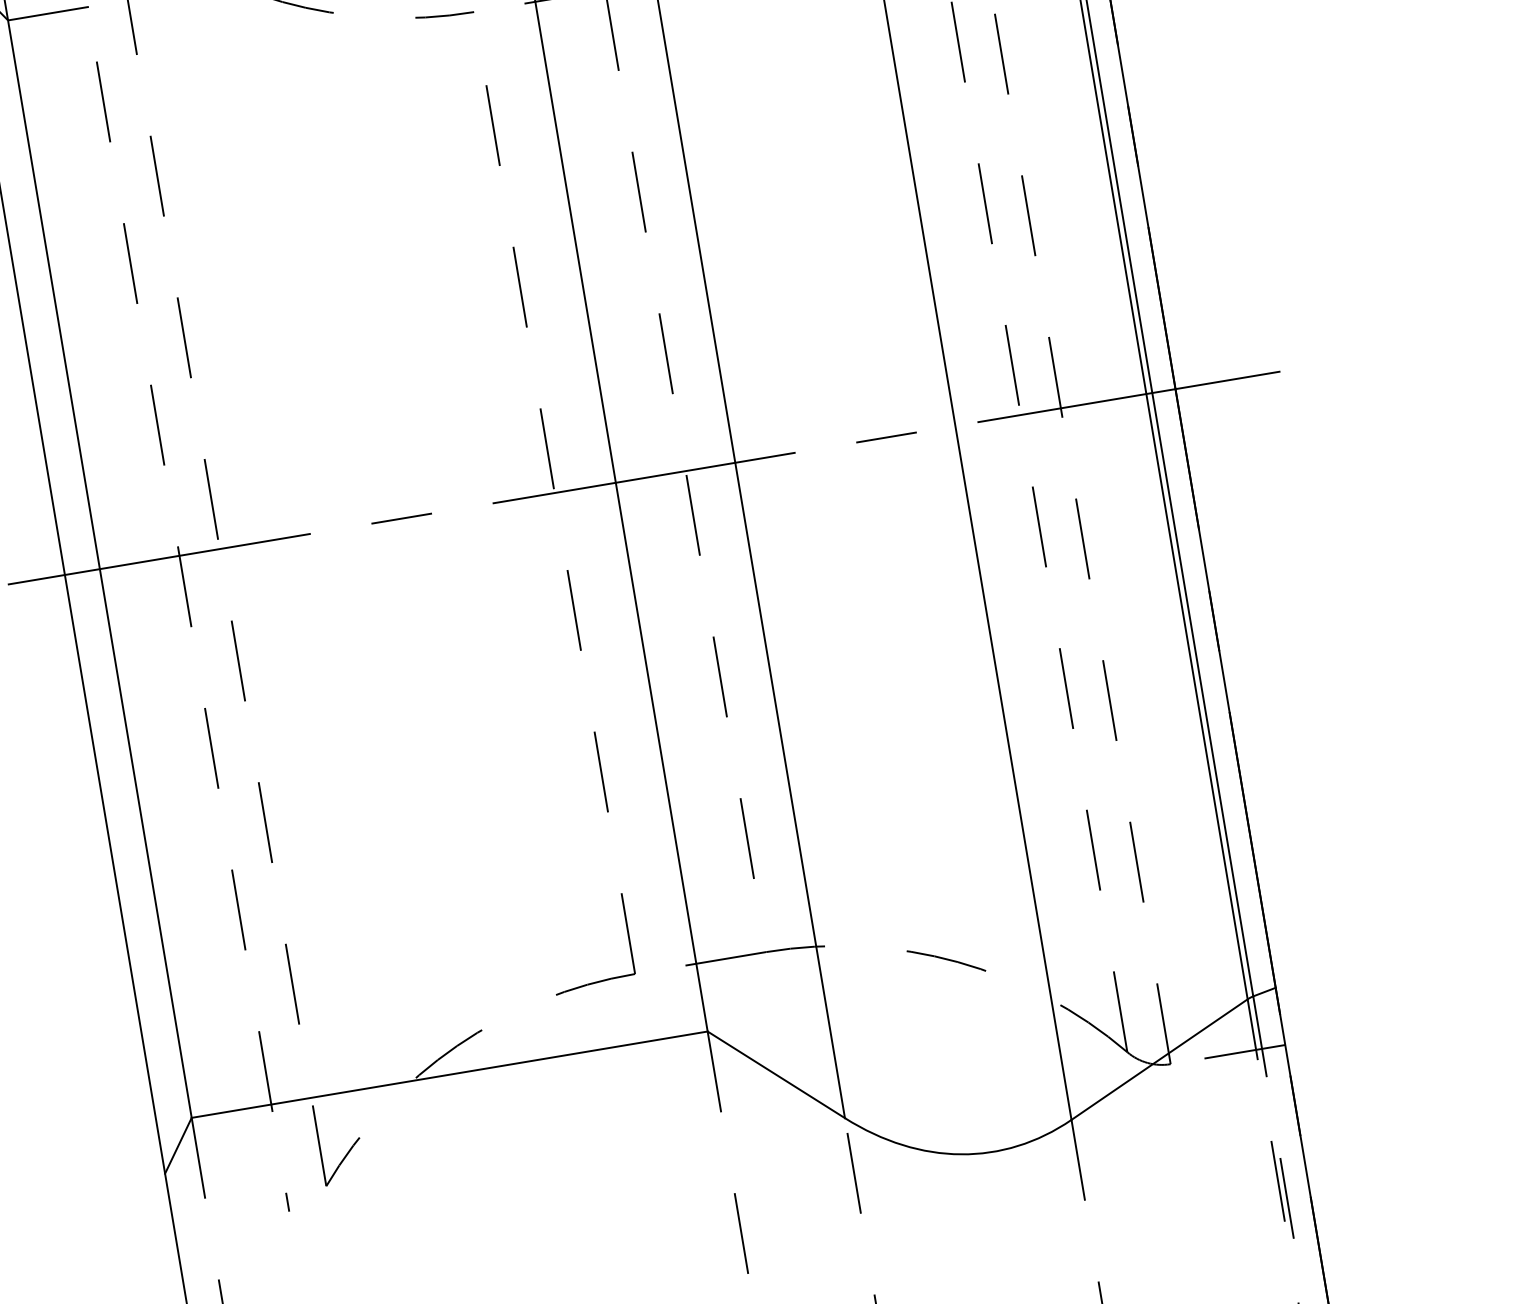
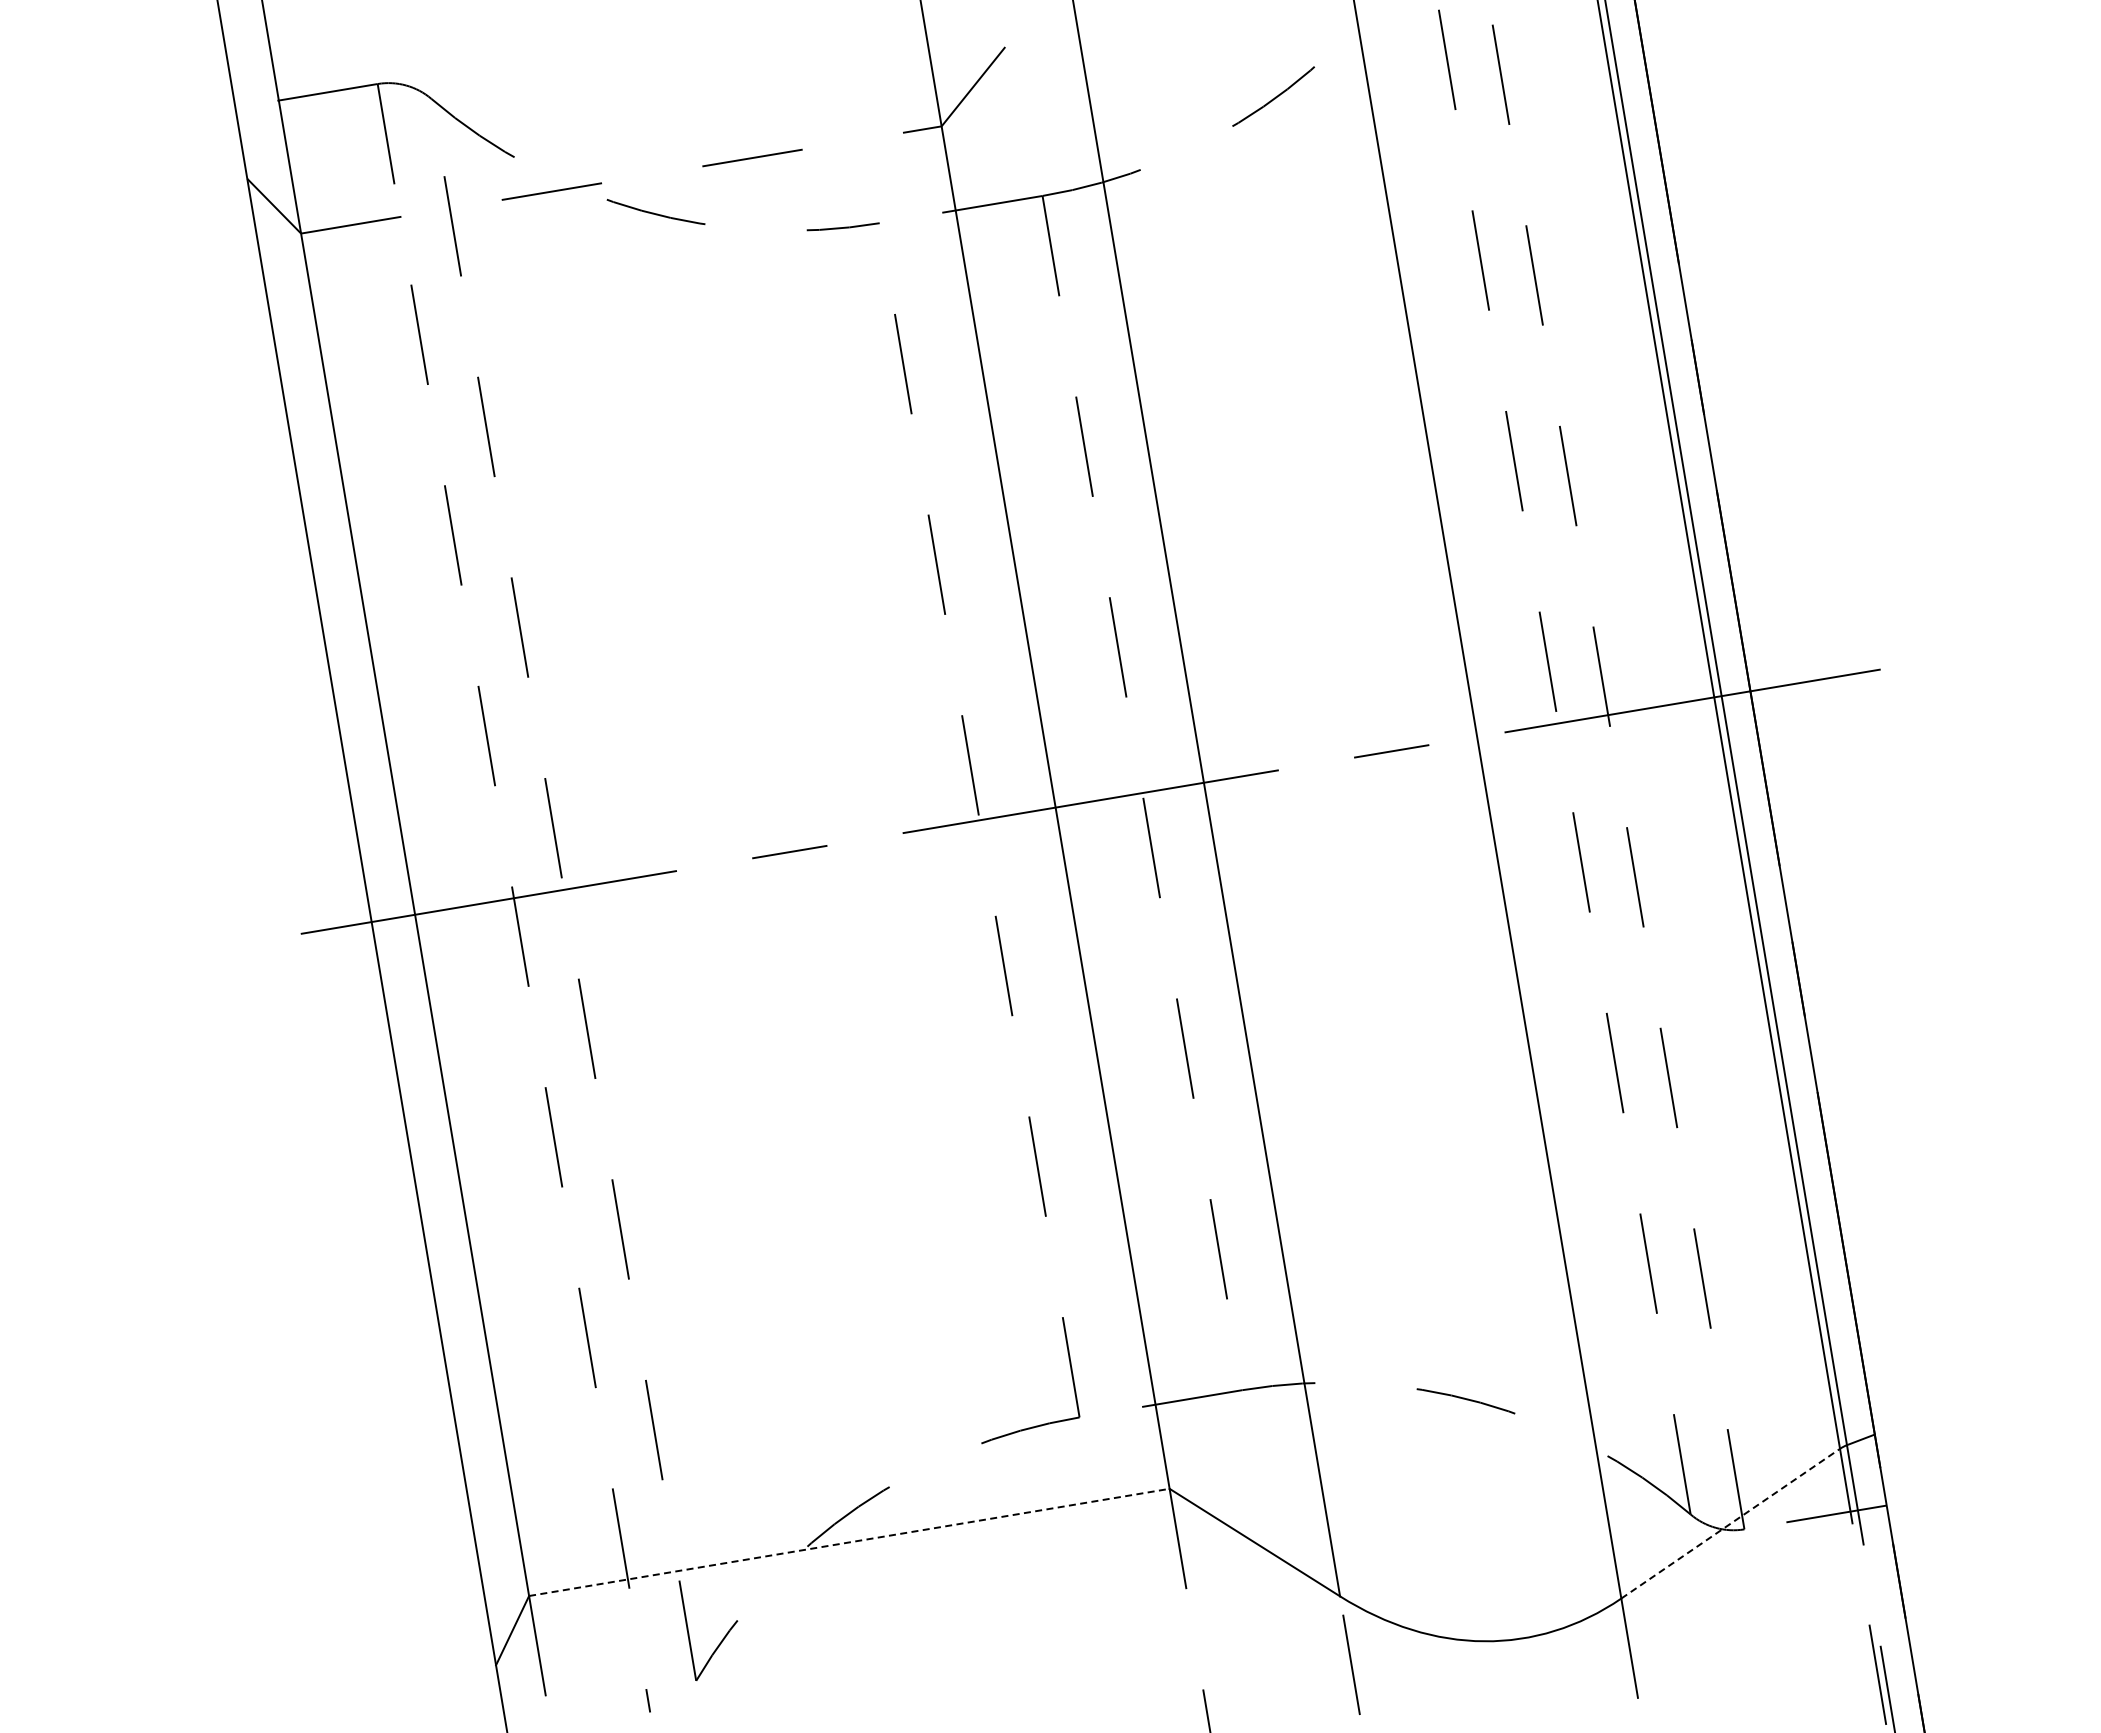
line: (1159, 1059) -> (1730, 1523), solid -> dashed
line: (449, 1074) -> (849, 1542), solid -> dashed

